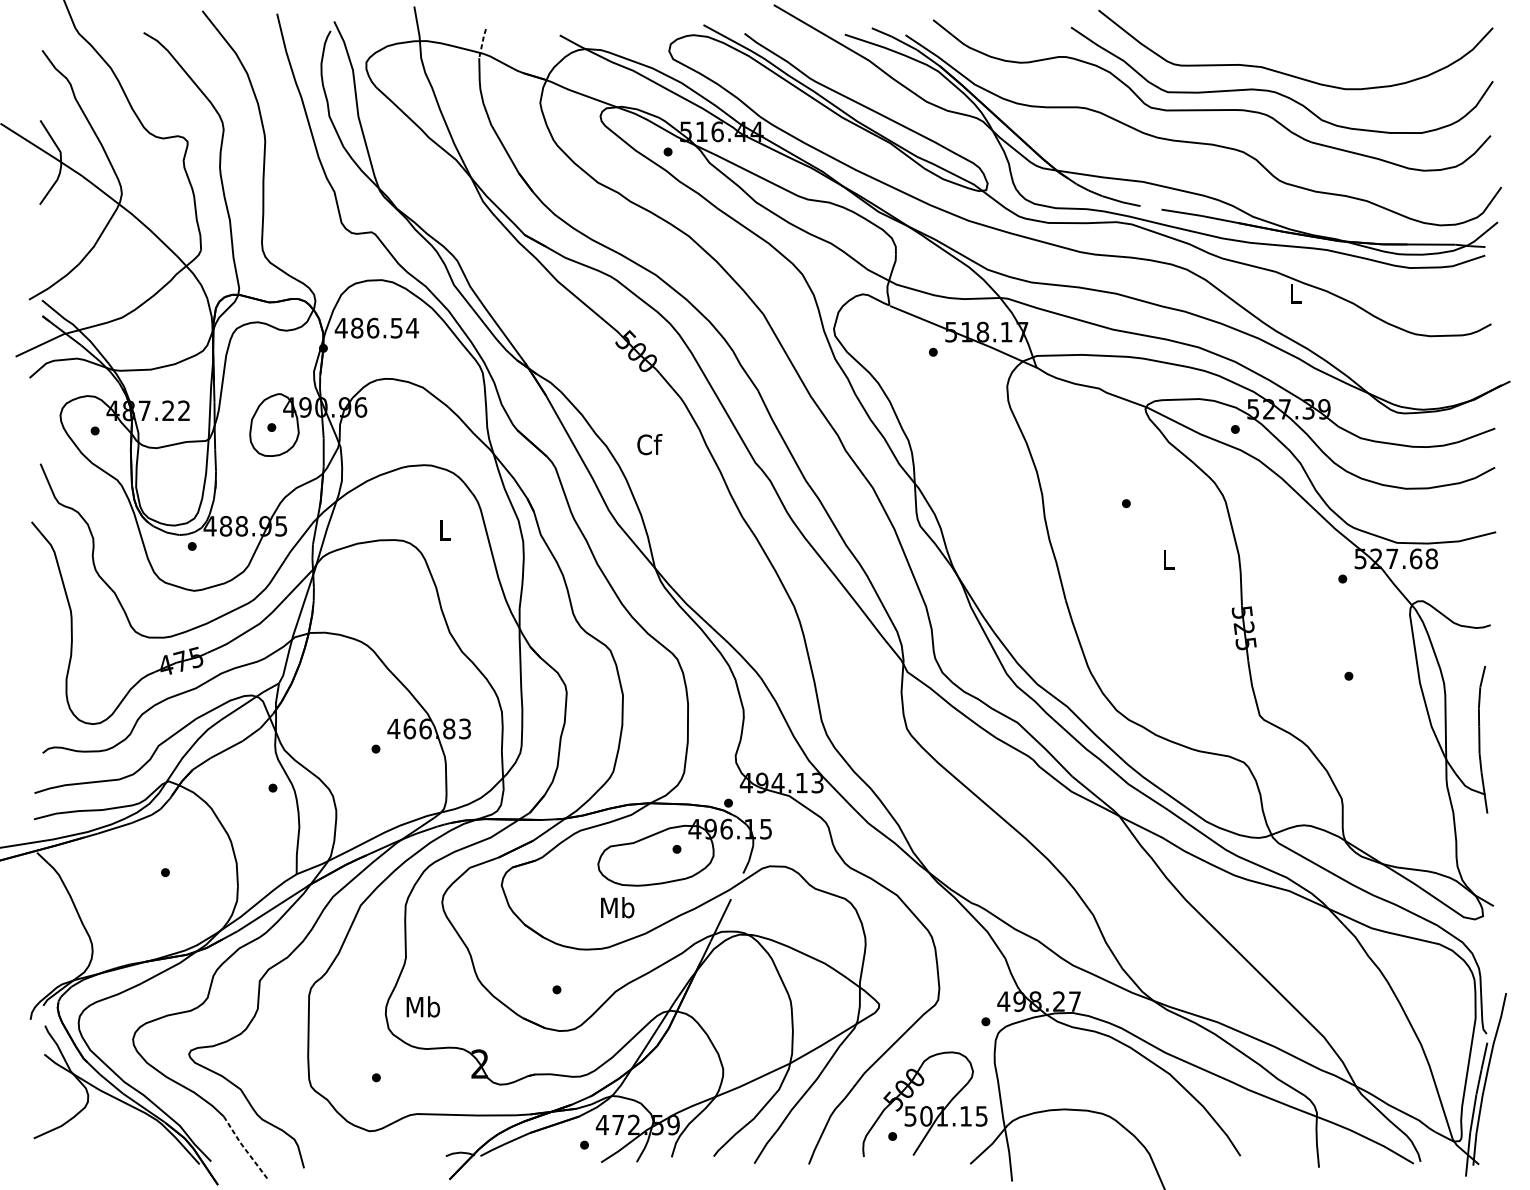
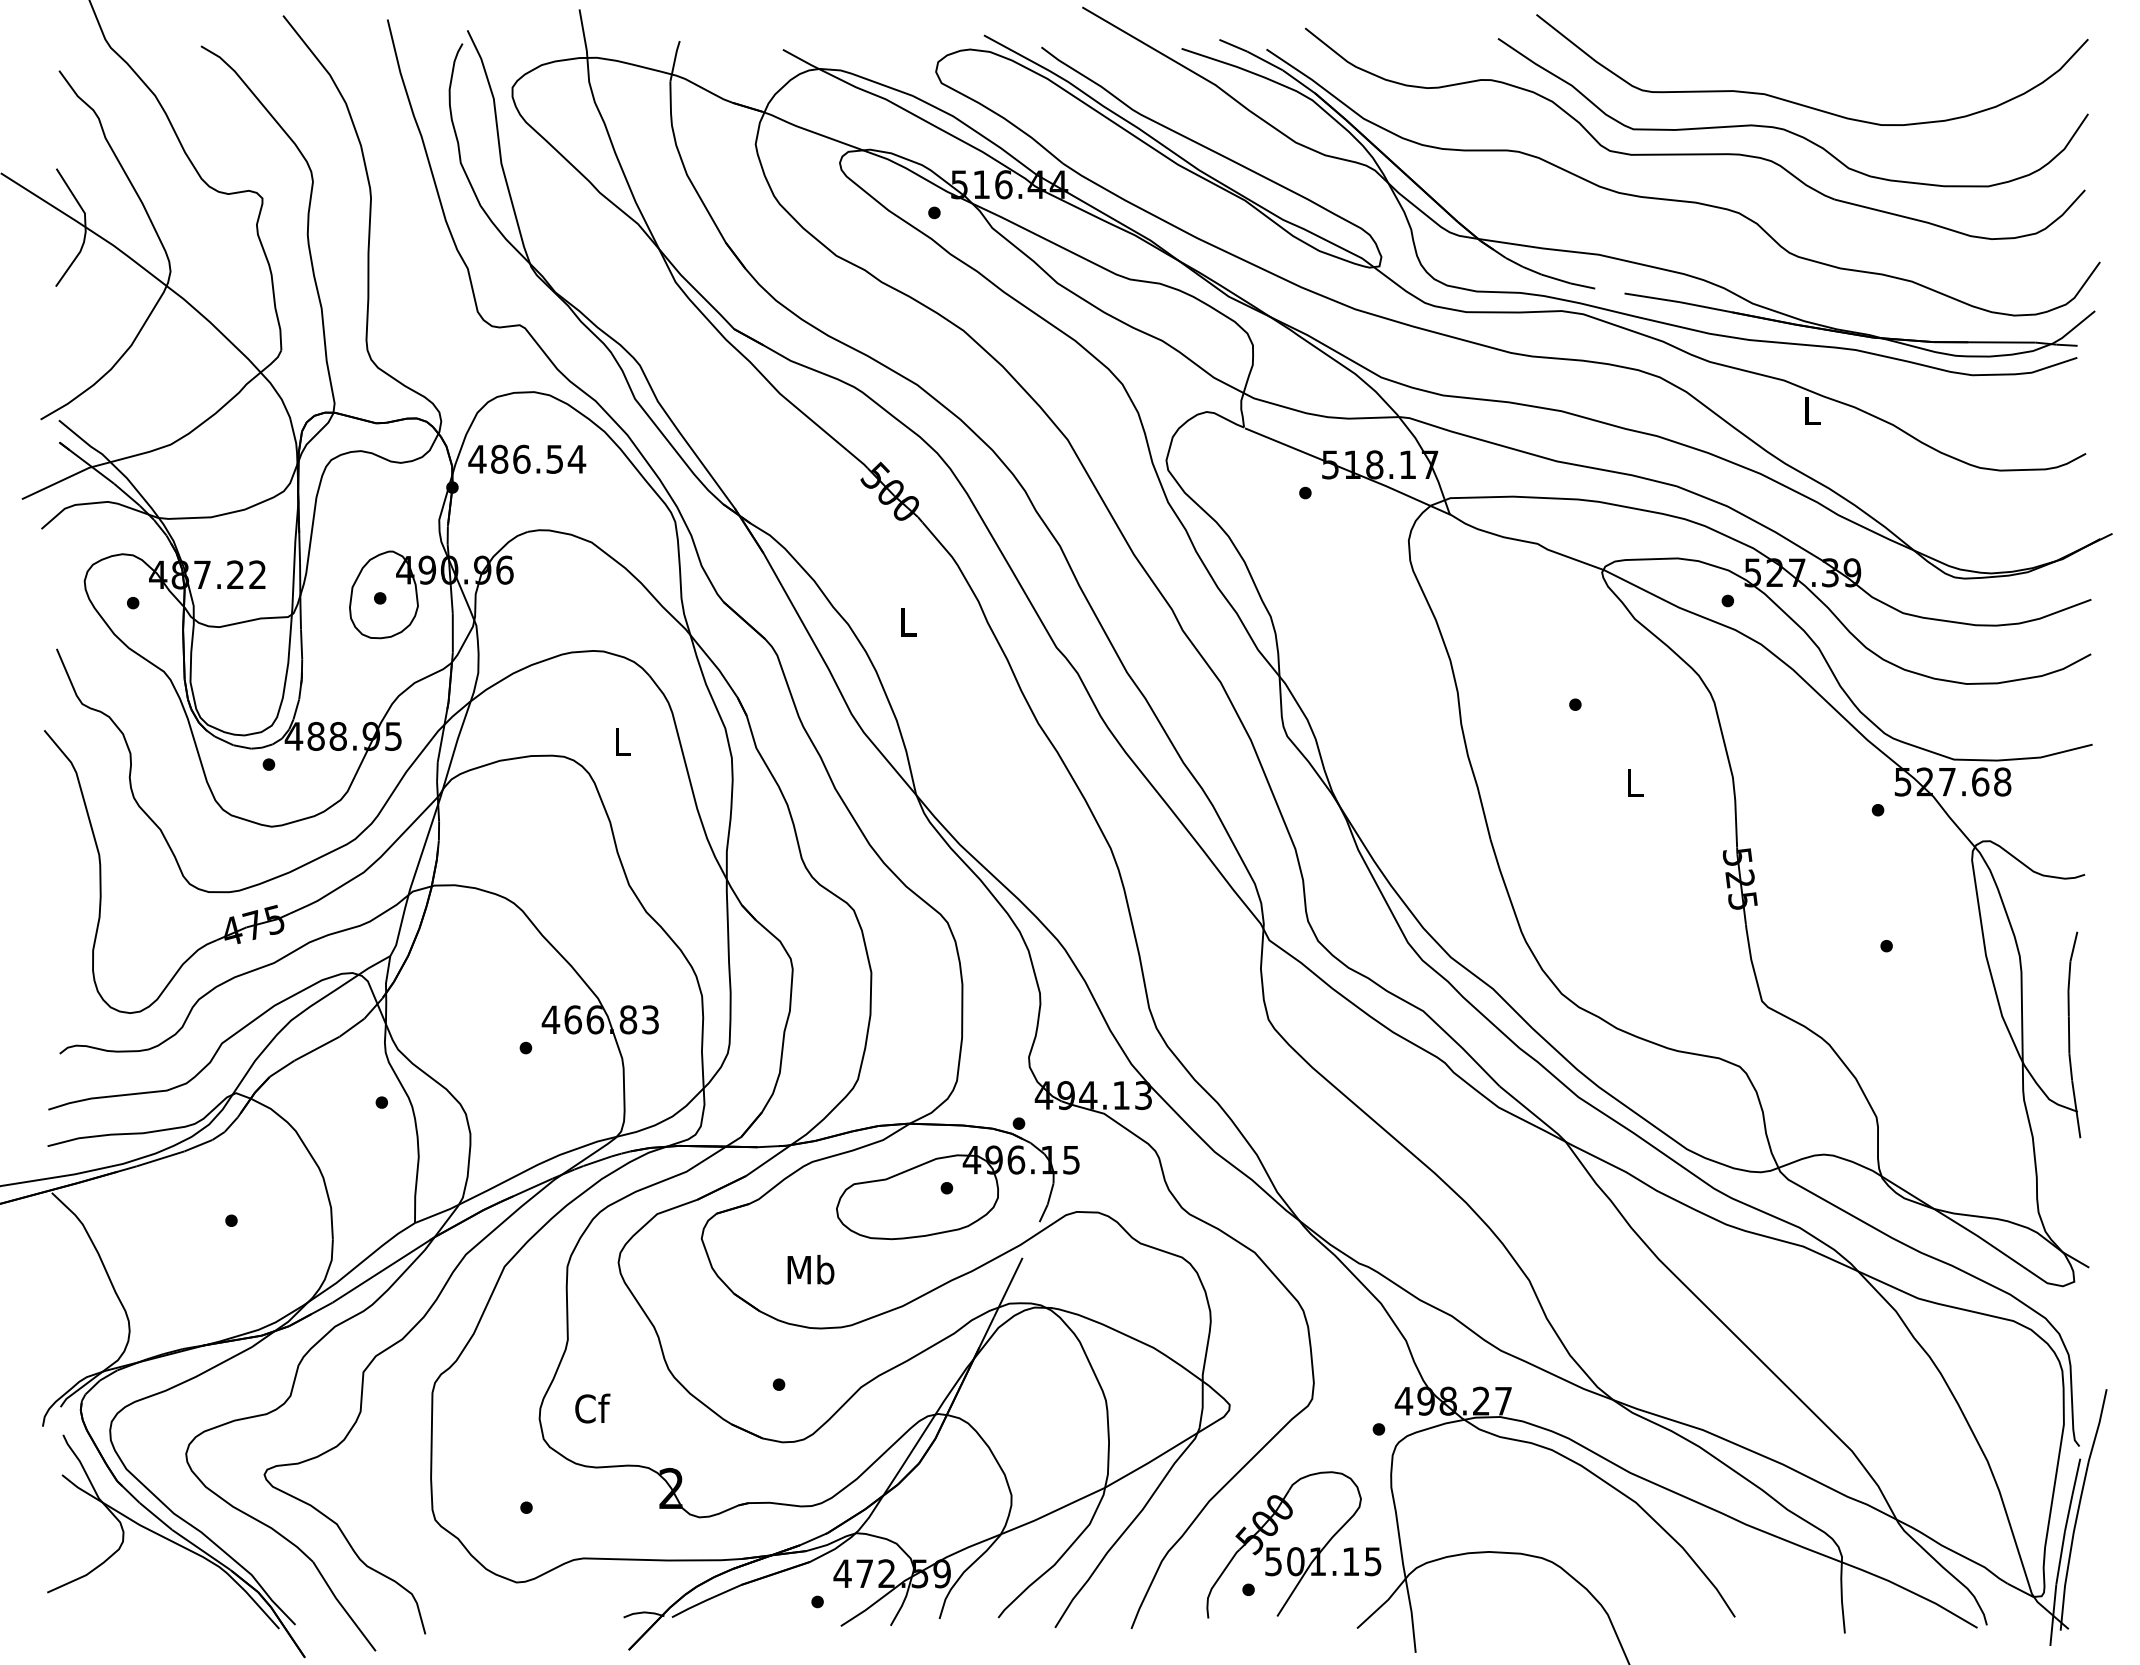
line: (482, 43) -> (674, 60), dashed -> solid
text: (649, 444) -> (908, 622), Cf -> L
text: (617, 907) -> (810, 1269), moved
text: (422, 1006) -> (591, 1408), Mb -> Cf
line: (244, 1149) -> (342, 1607), dashed -> solid

